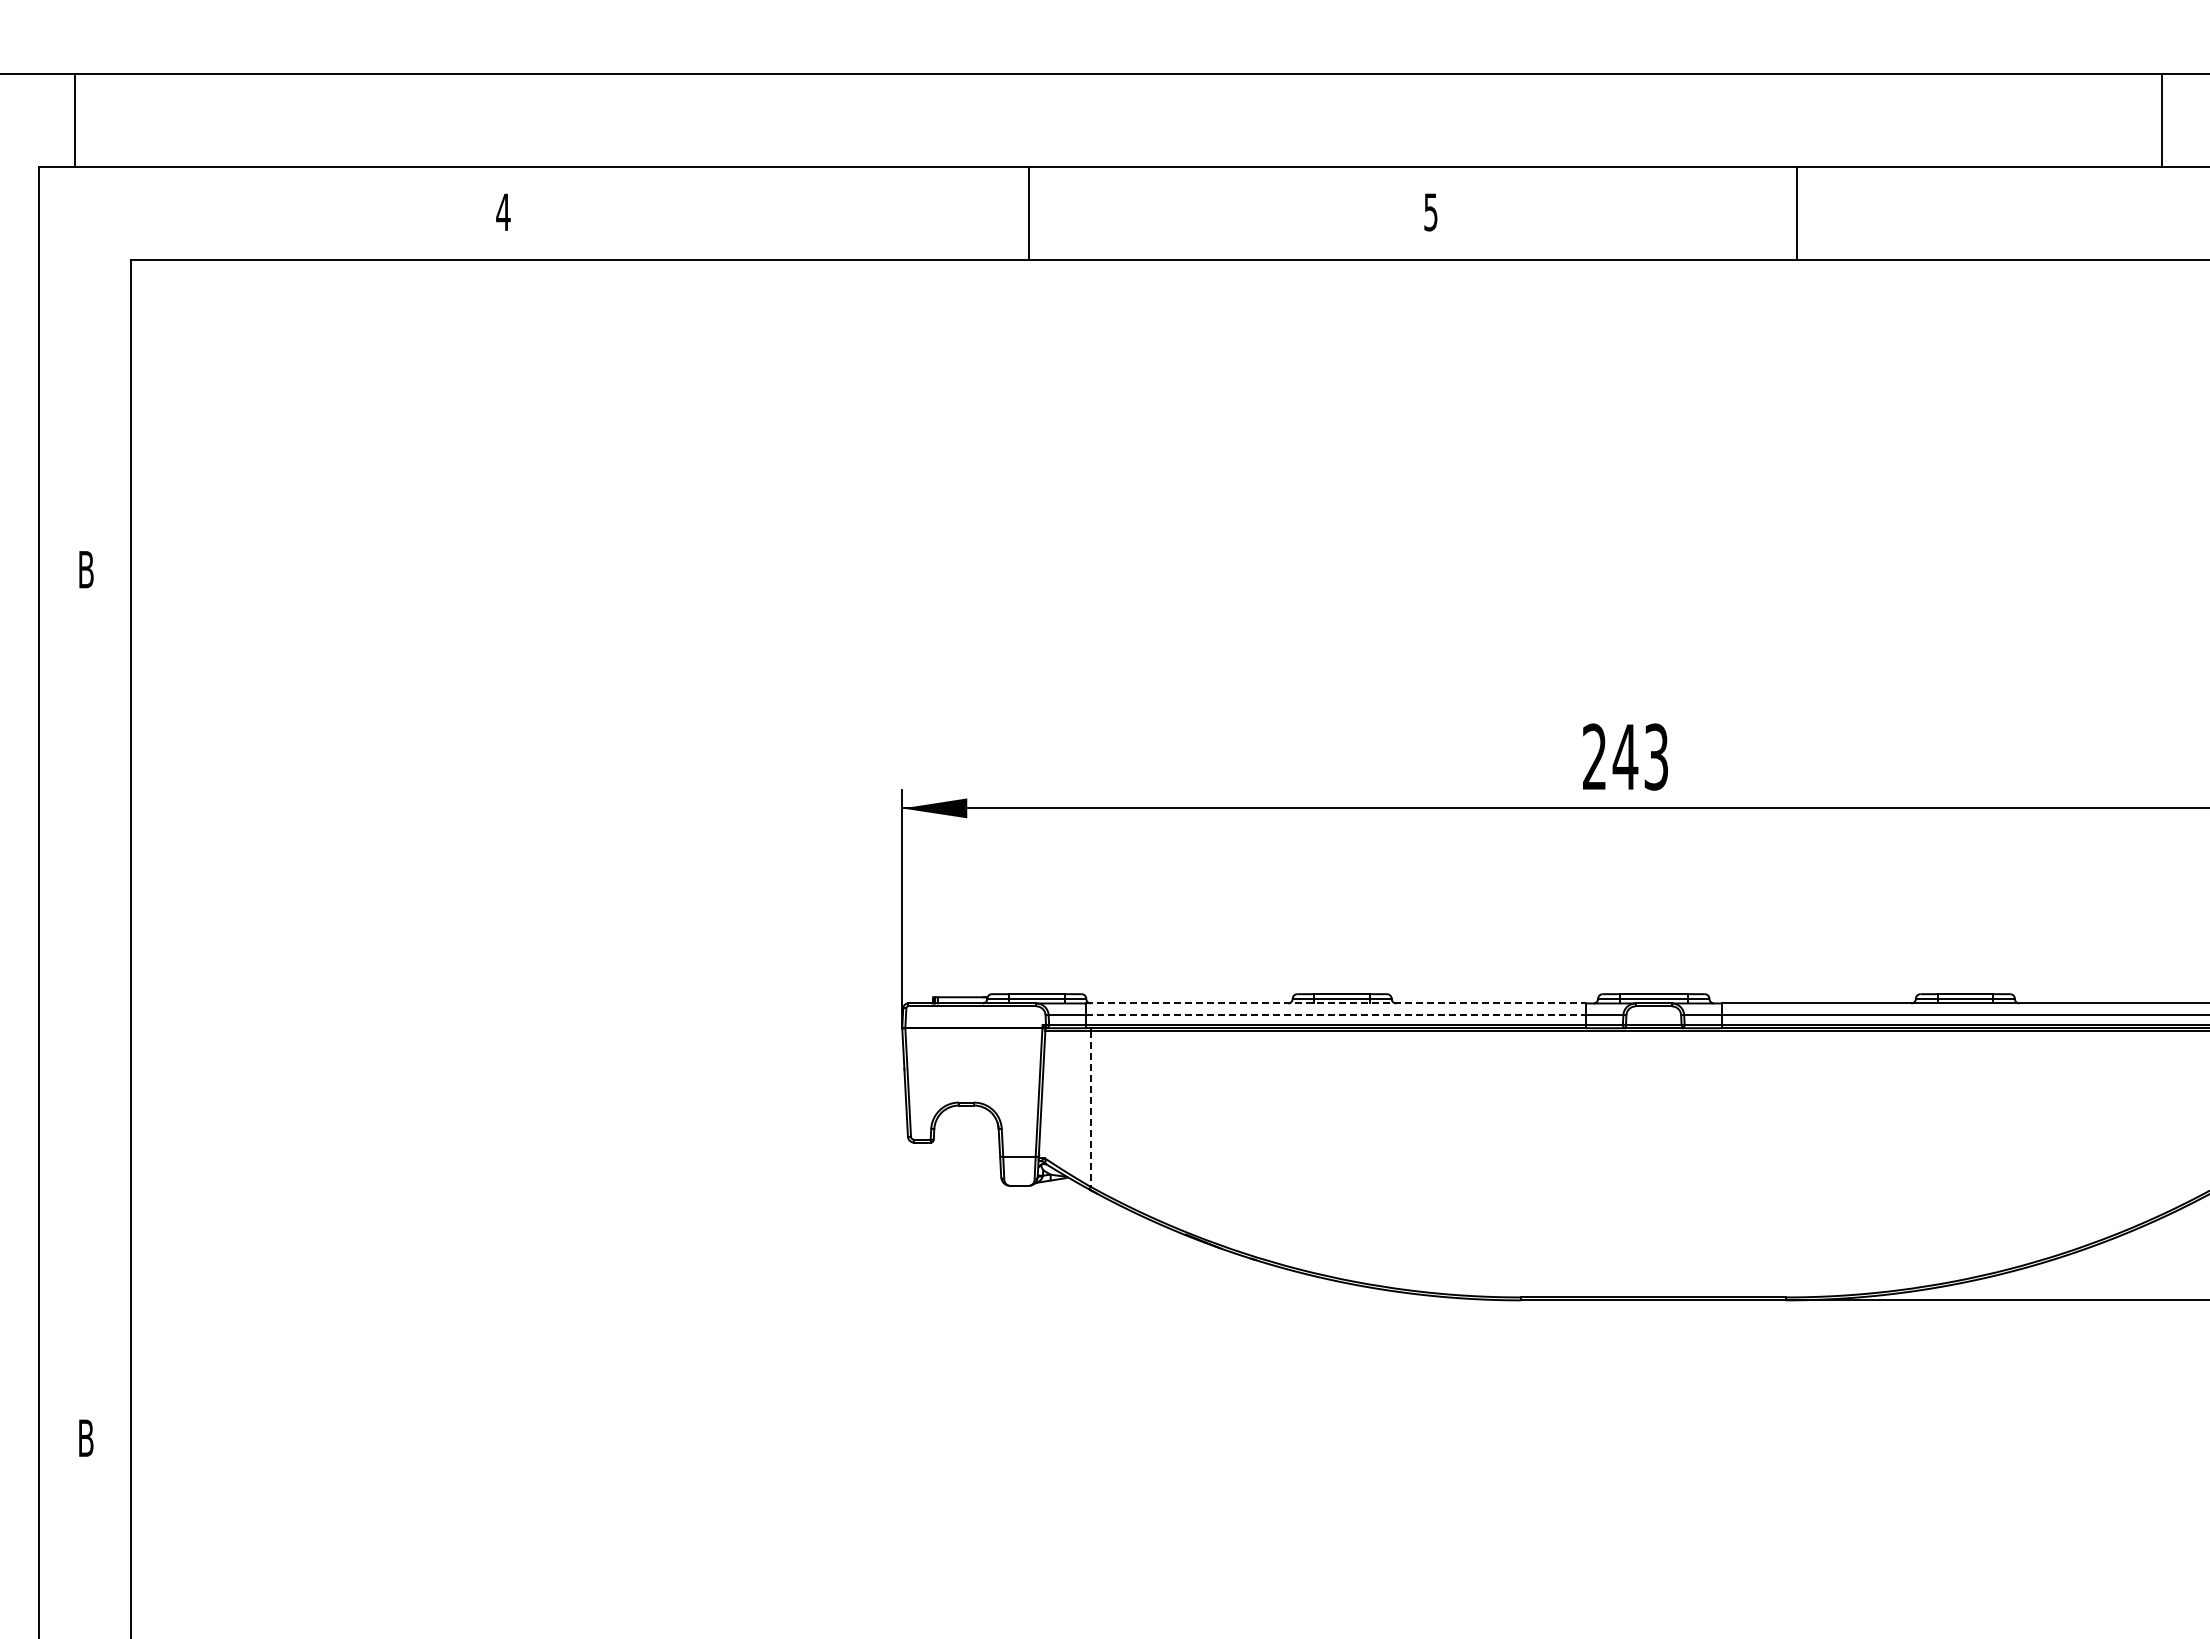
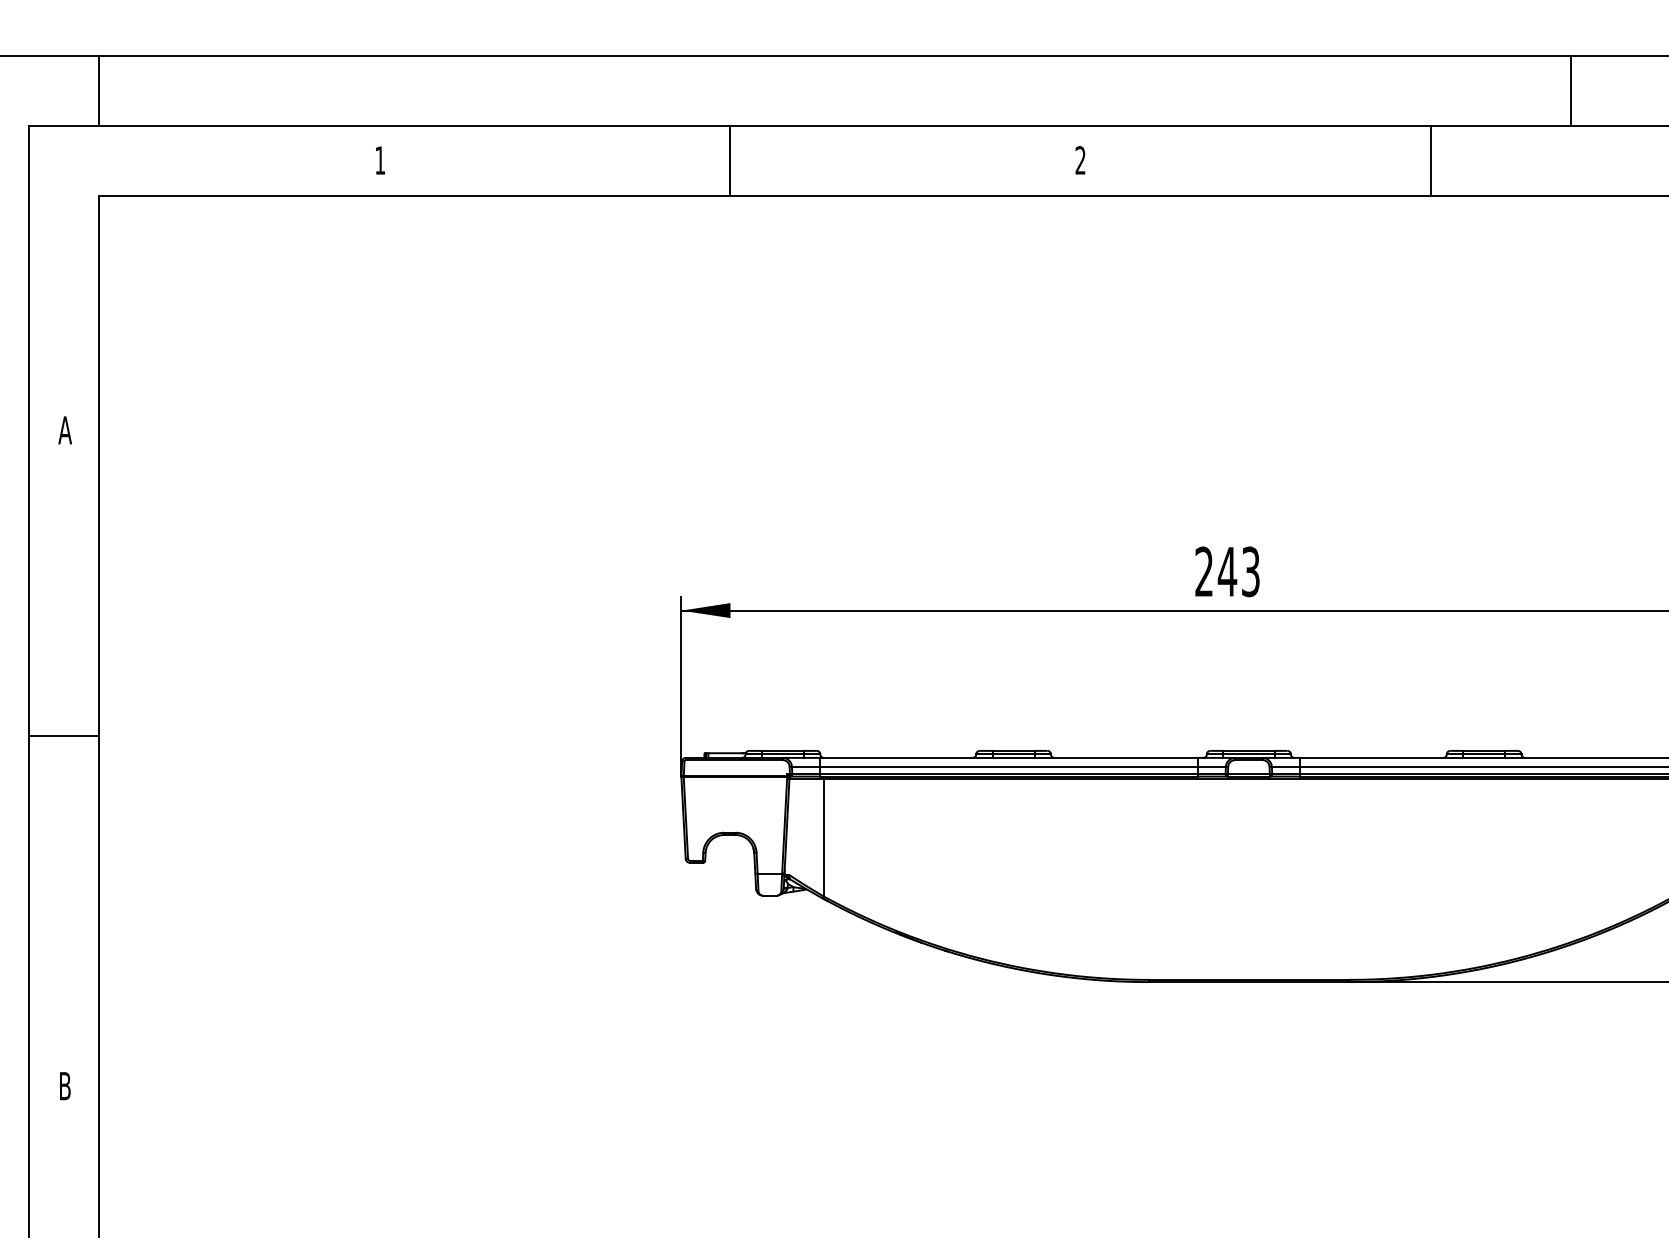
line: (75, 120) -> (99, 91), moved
line: (2161, 120) -> (1570, 91), moved
text: (503, 211) -> (380, 159), 4 -> 1
line: (1028, 212) -> (729, 160), moved
text: (1430, 212) -> (1080, 160), 5 -> 2
line: (1797, 212) -> (1430, 160), moved
text: (86, 569) -> (65, 430), B -> A
line: (84, 974) -> (63, 736), added
line: (1336, 1003) -> (1009, 757), dashed -> solid
line: (1336, 1015) -> (1009, 766), dashed -> solid
line: (1090, 1108) -> (823, 837), dashed -> solid

